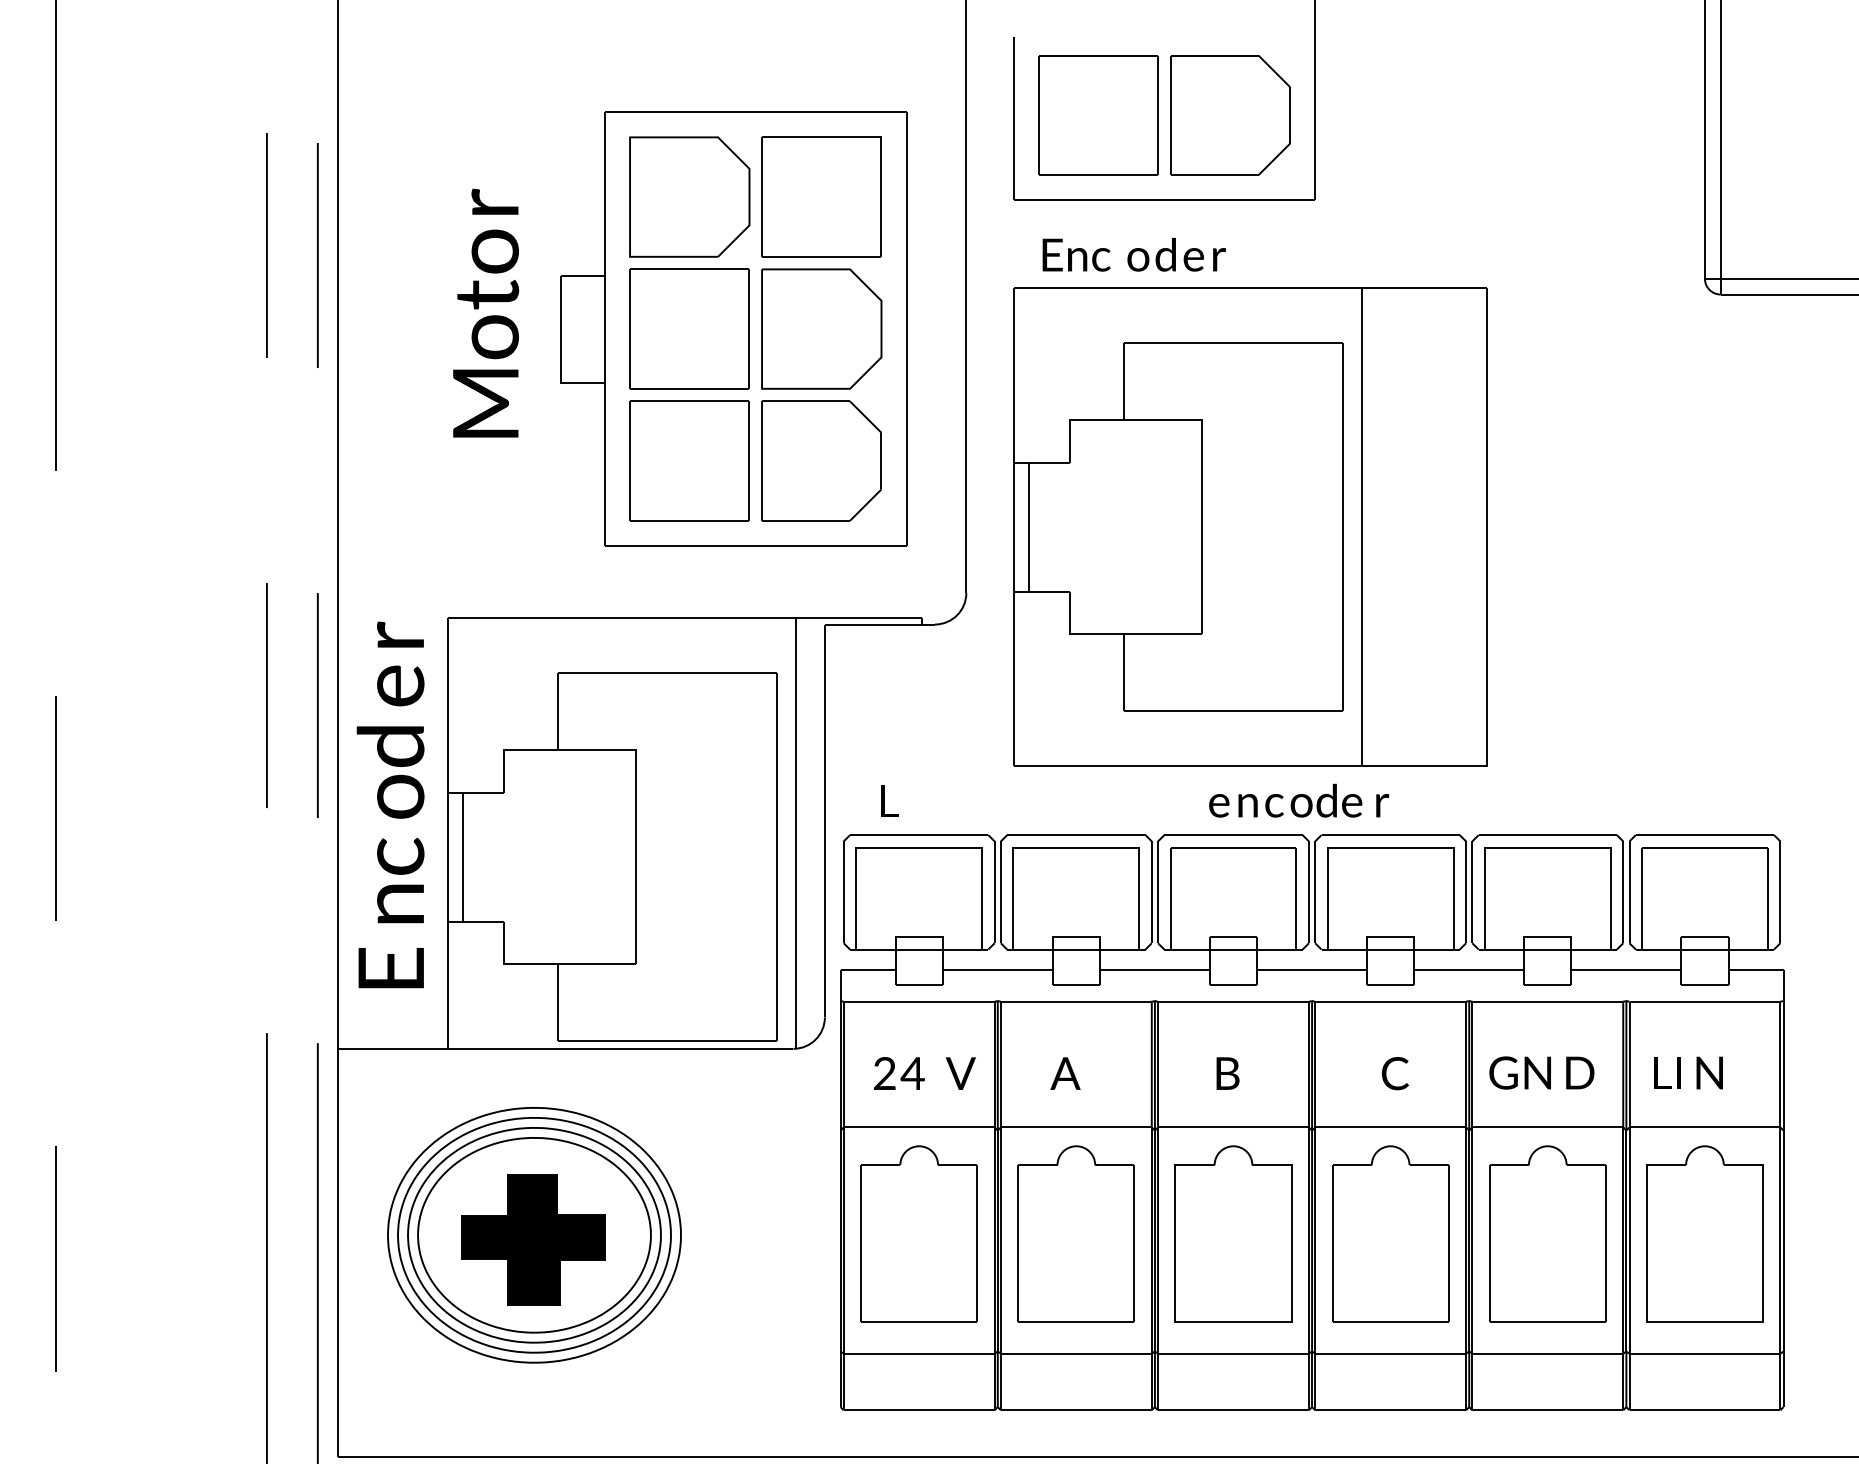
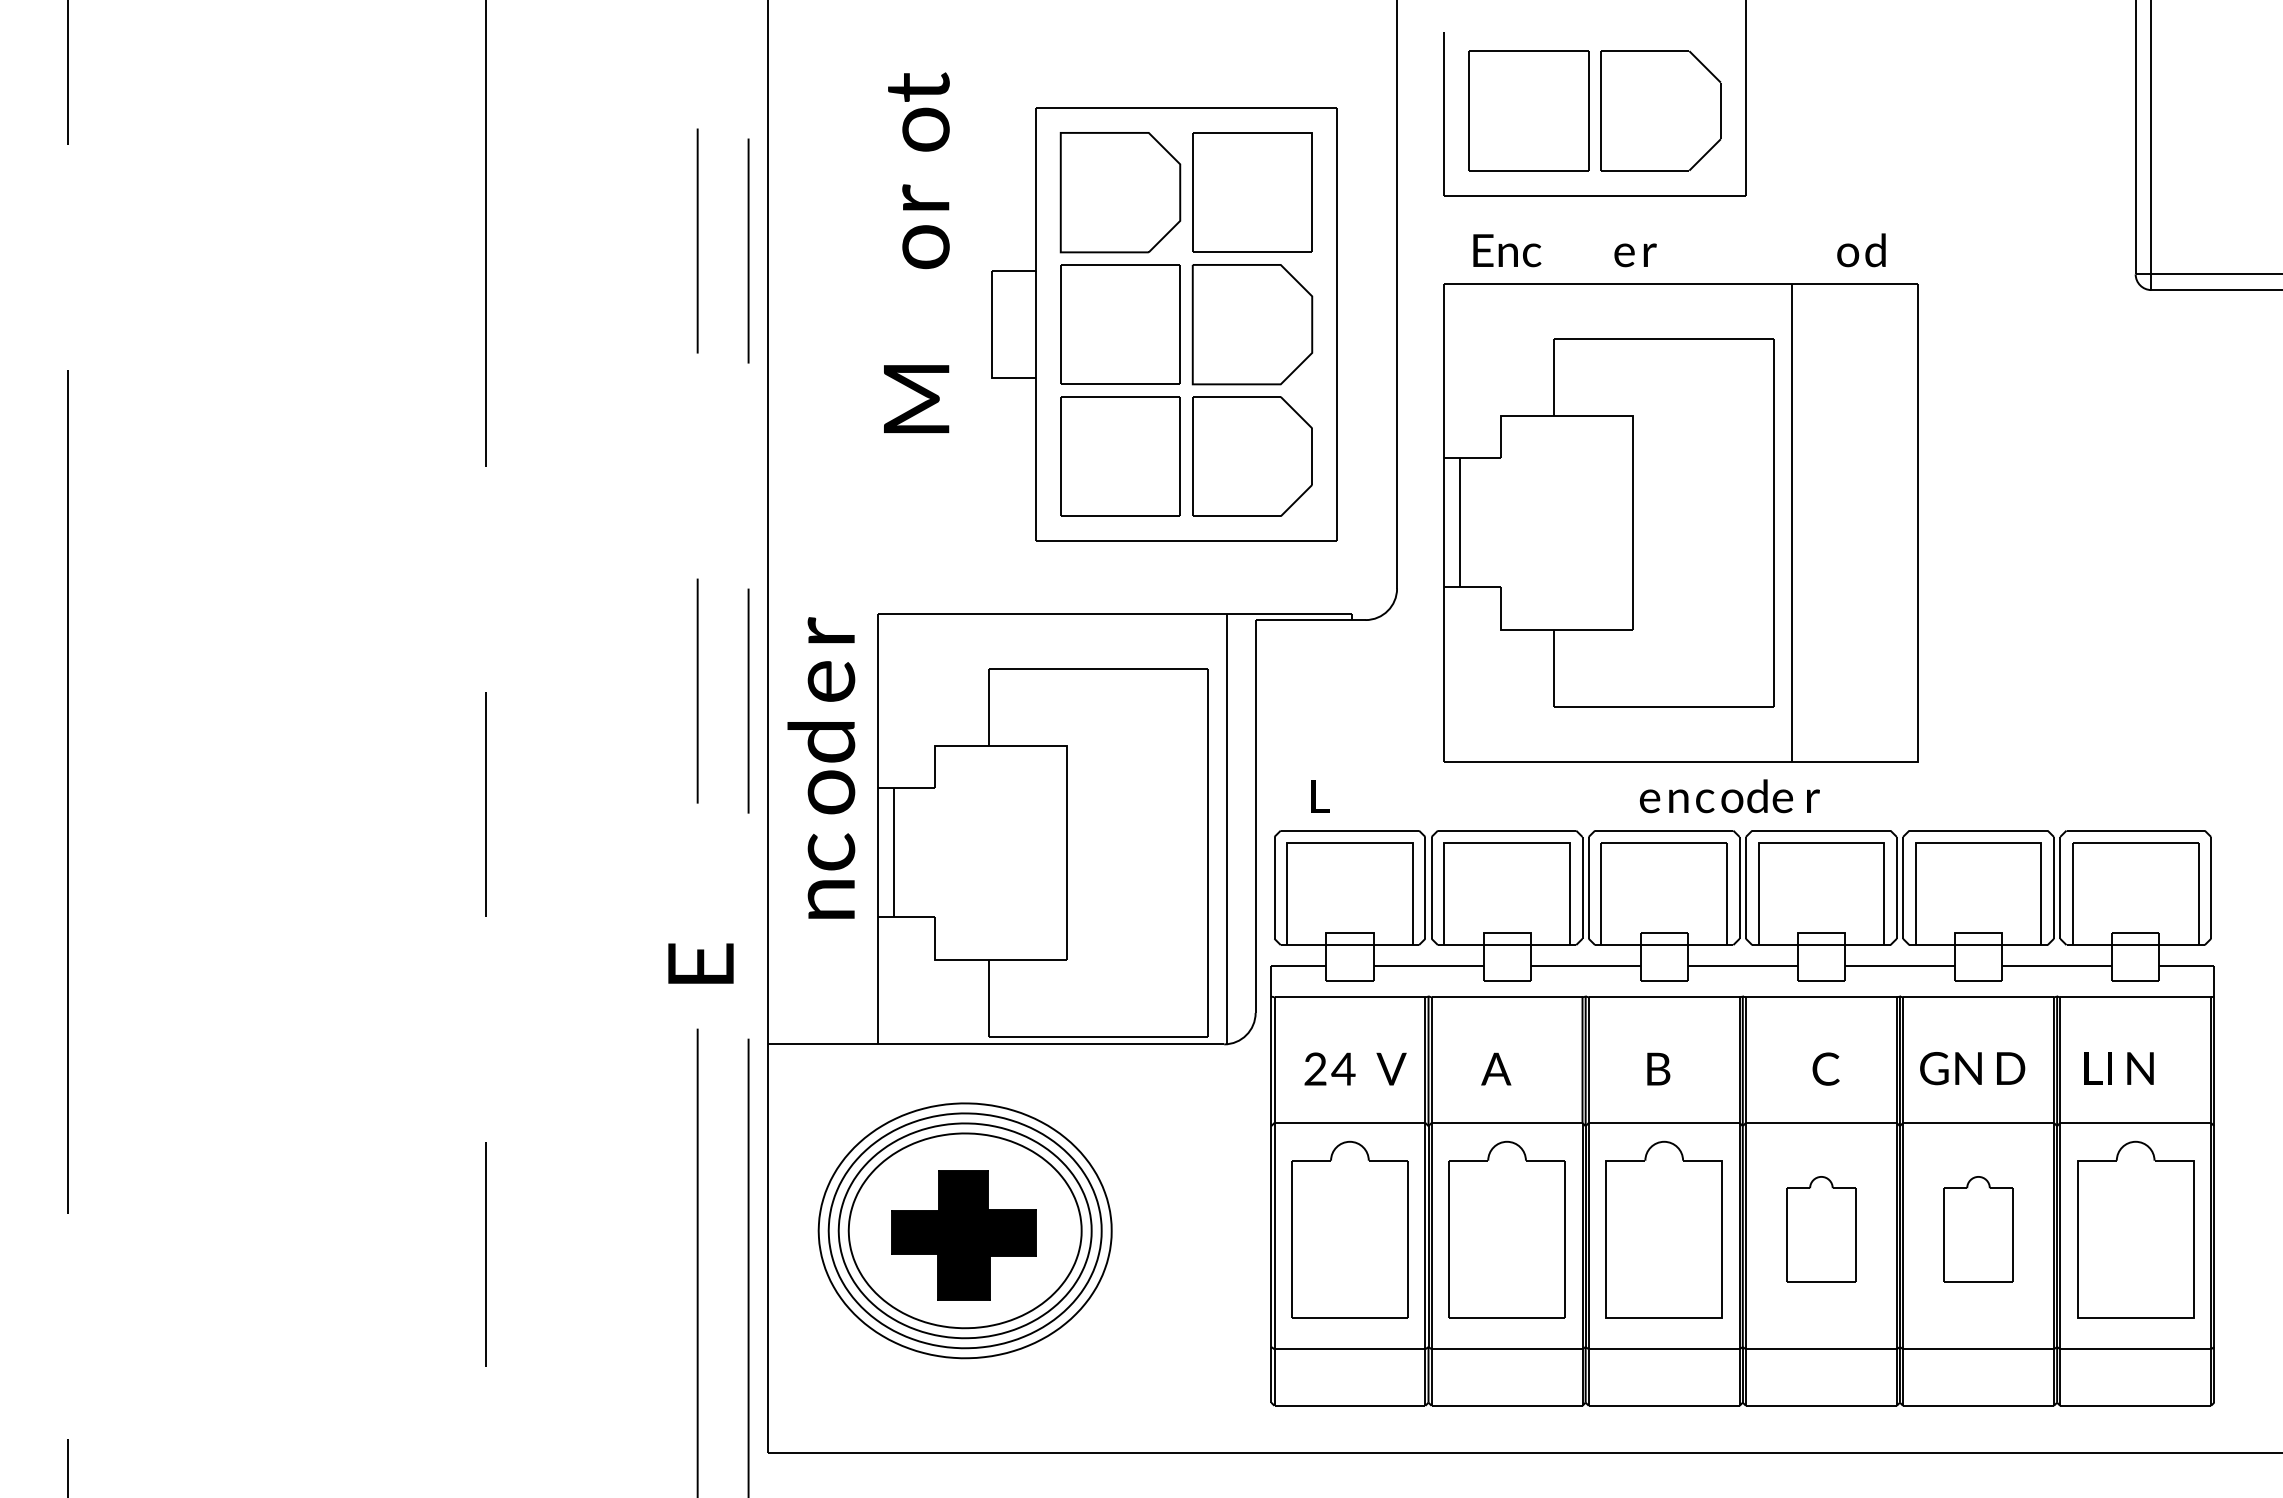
text: (1151, 254) -> (1861, 250), moved
text: (487, 318) -> (918, 111), moved
text: (390, 967) -> (700, 963), moved
part: (1390, 1233) -> (1821, 1229), size x0.6
part: (1547, 1233) -> (1978, 1229), size x0.6

